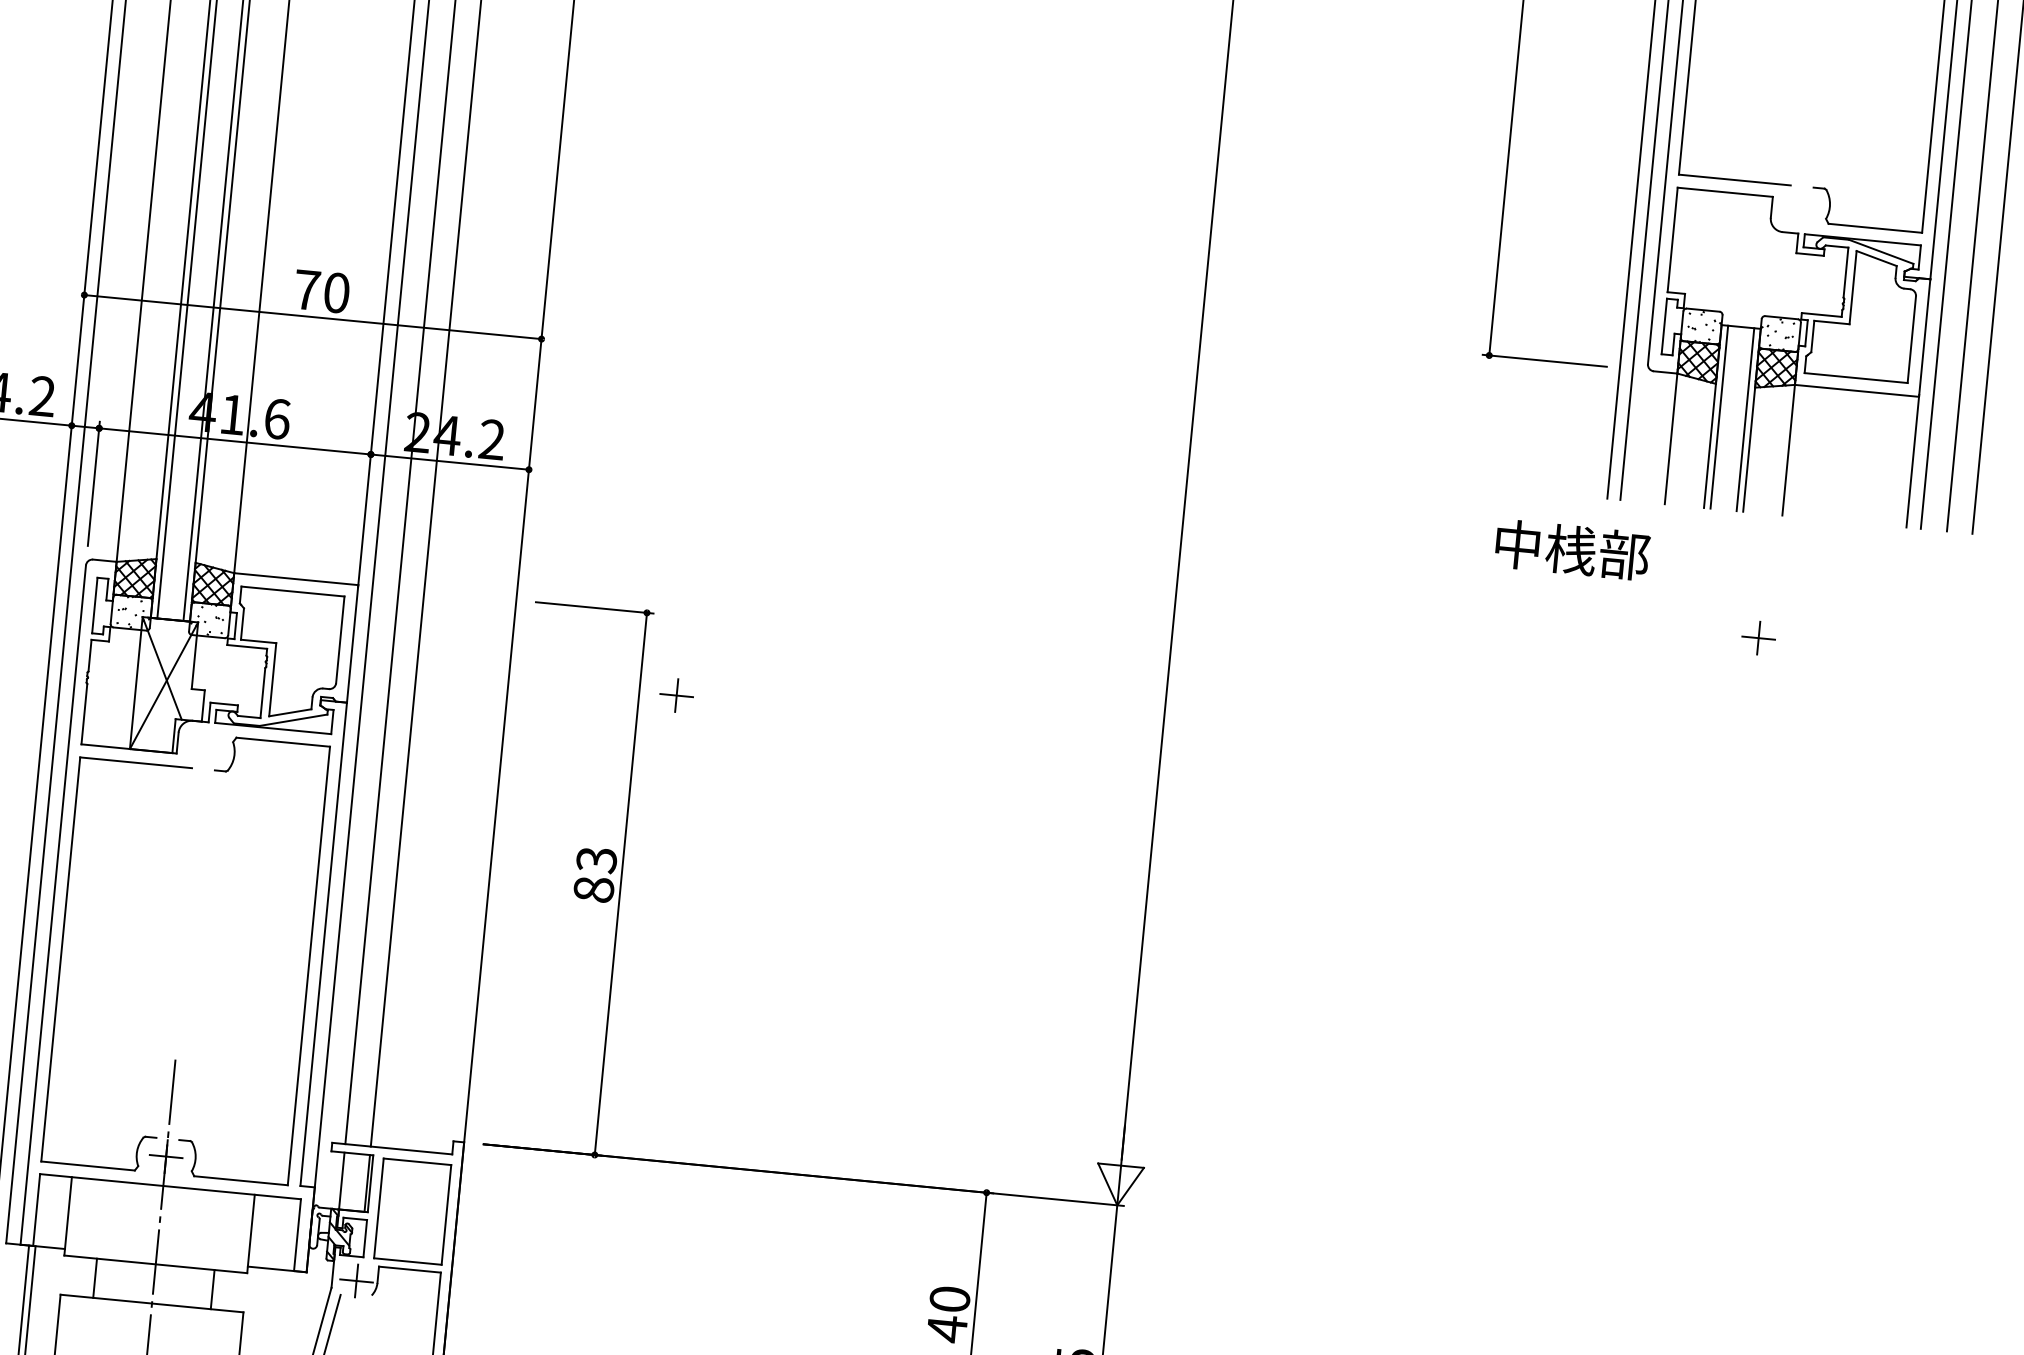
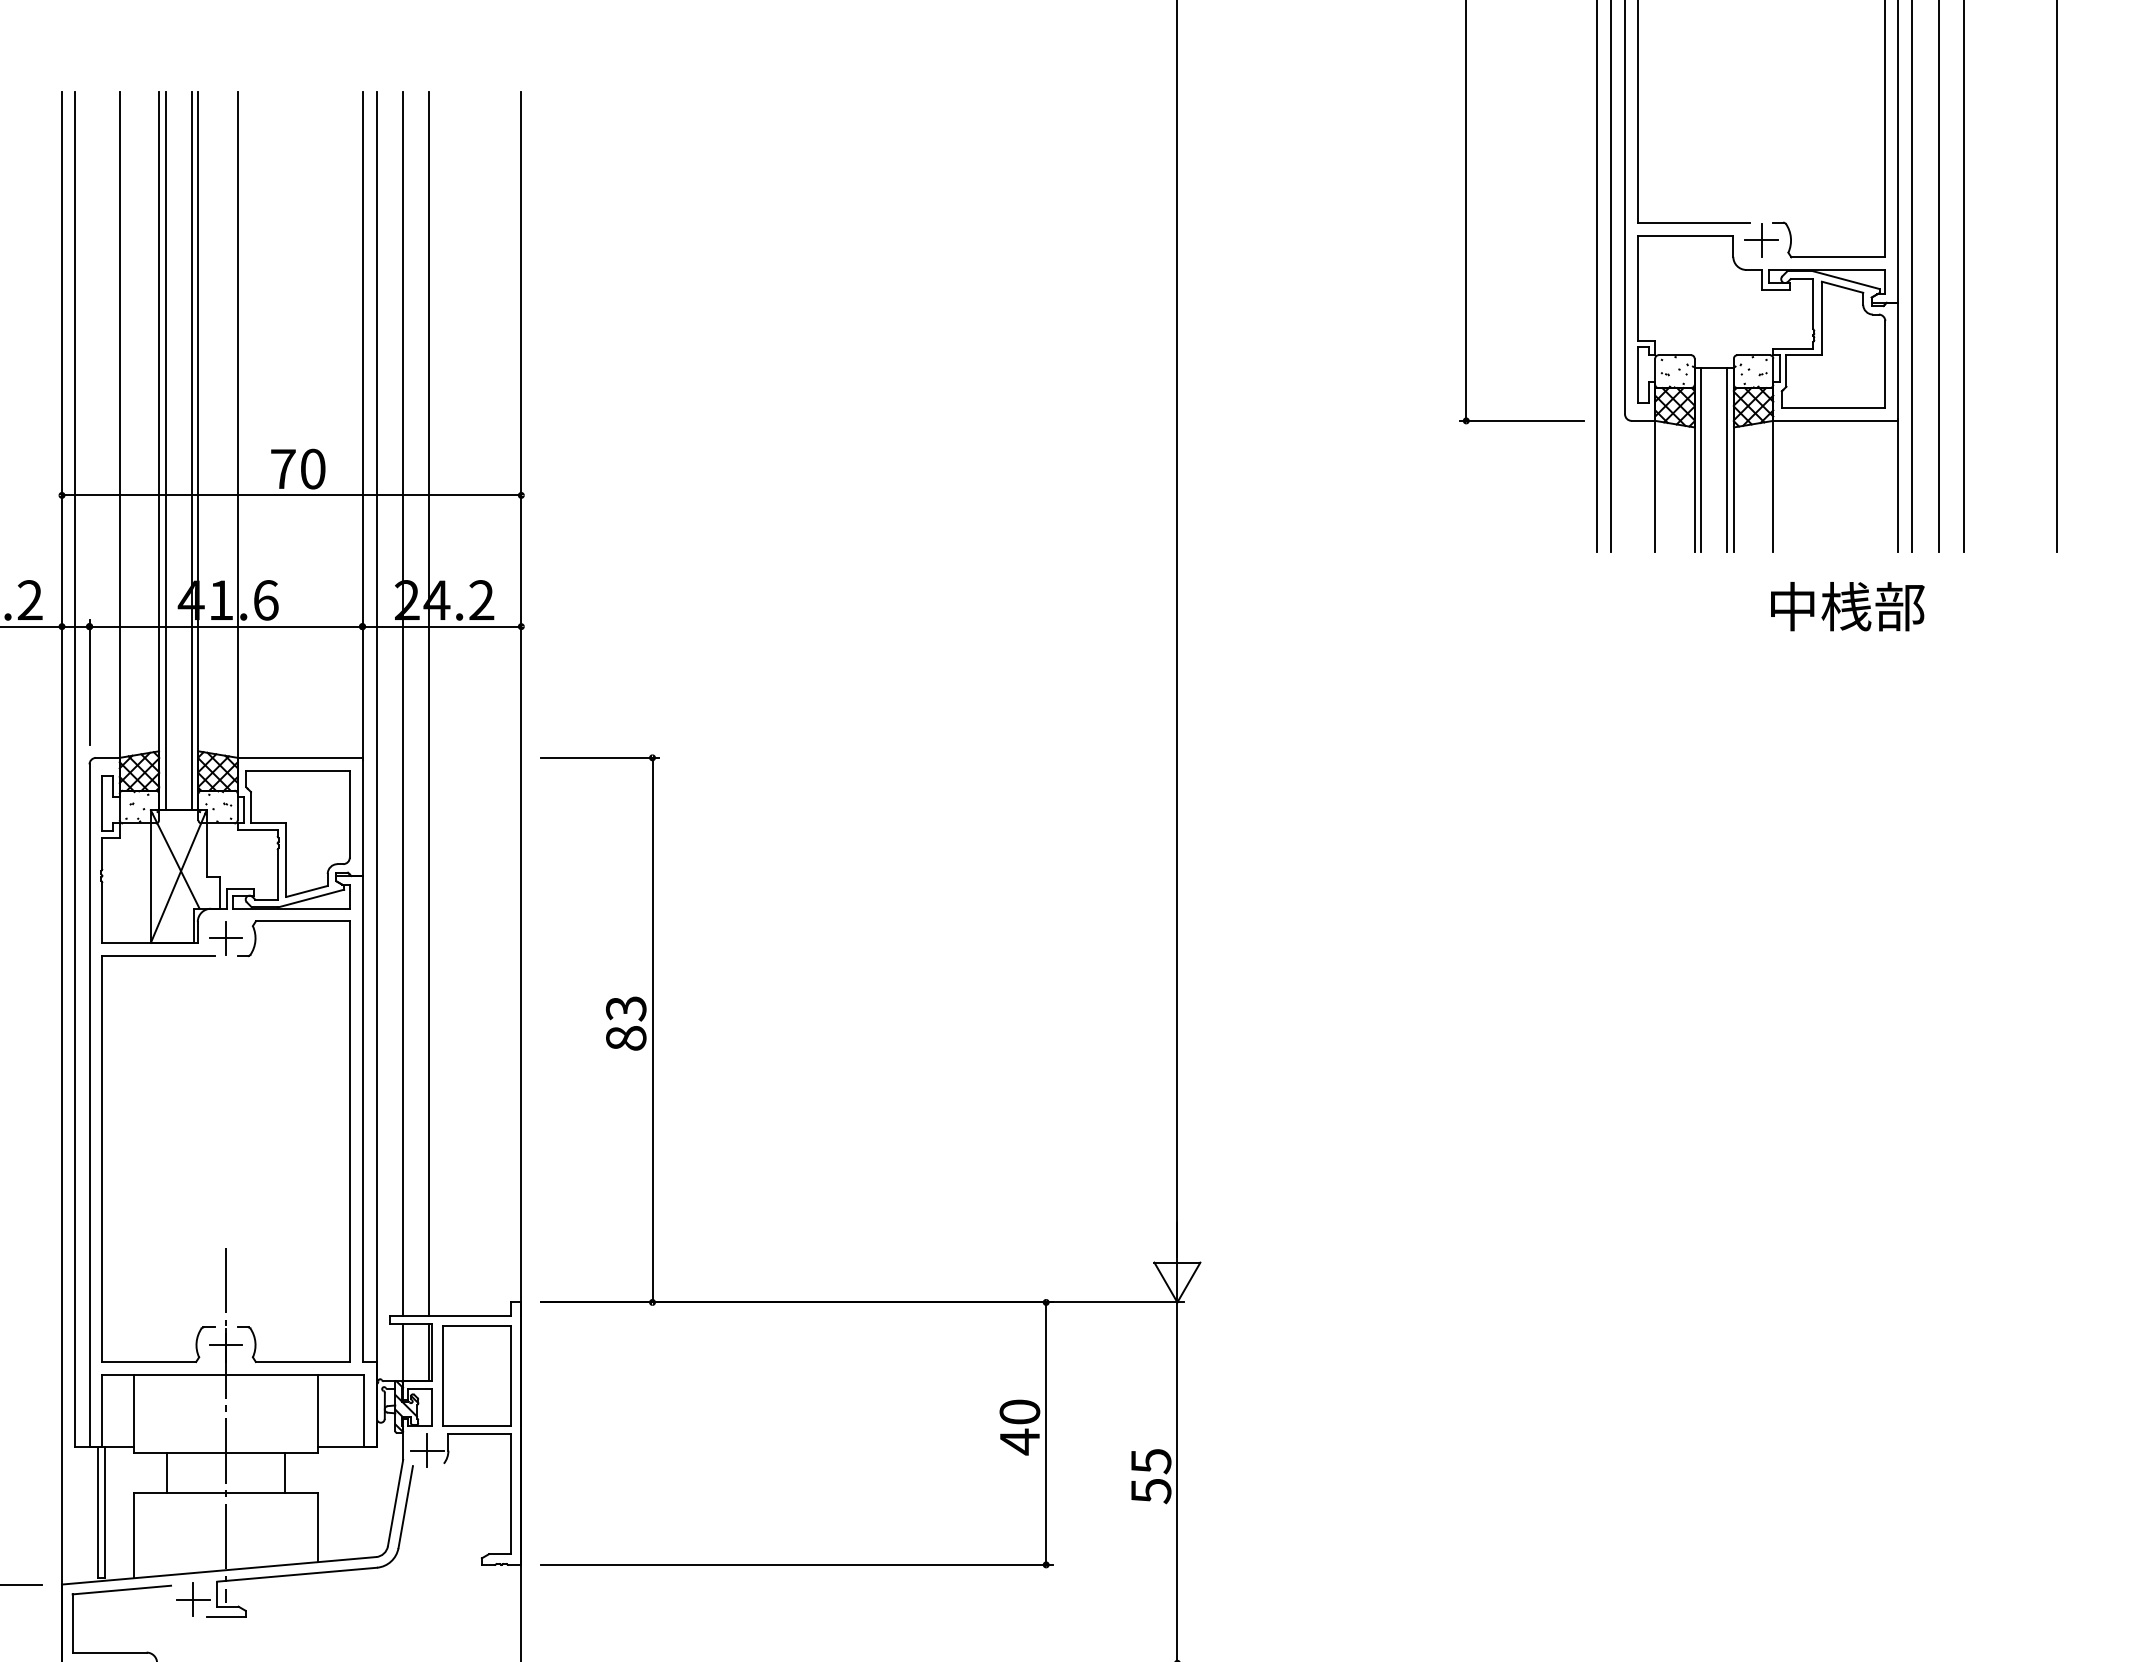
text: (1572, 549) -> (1847, 606), moved
part: (1758, 638) -> (1761, 240), moved
part: (676, 695) -> (225, 938), moved

